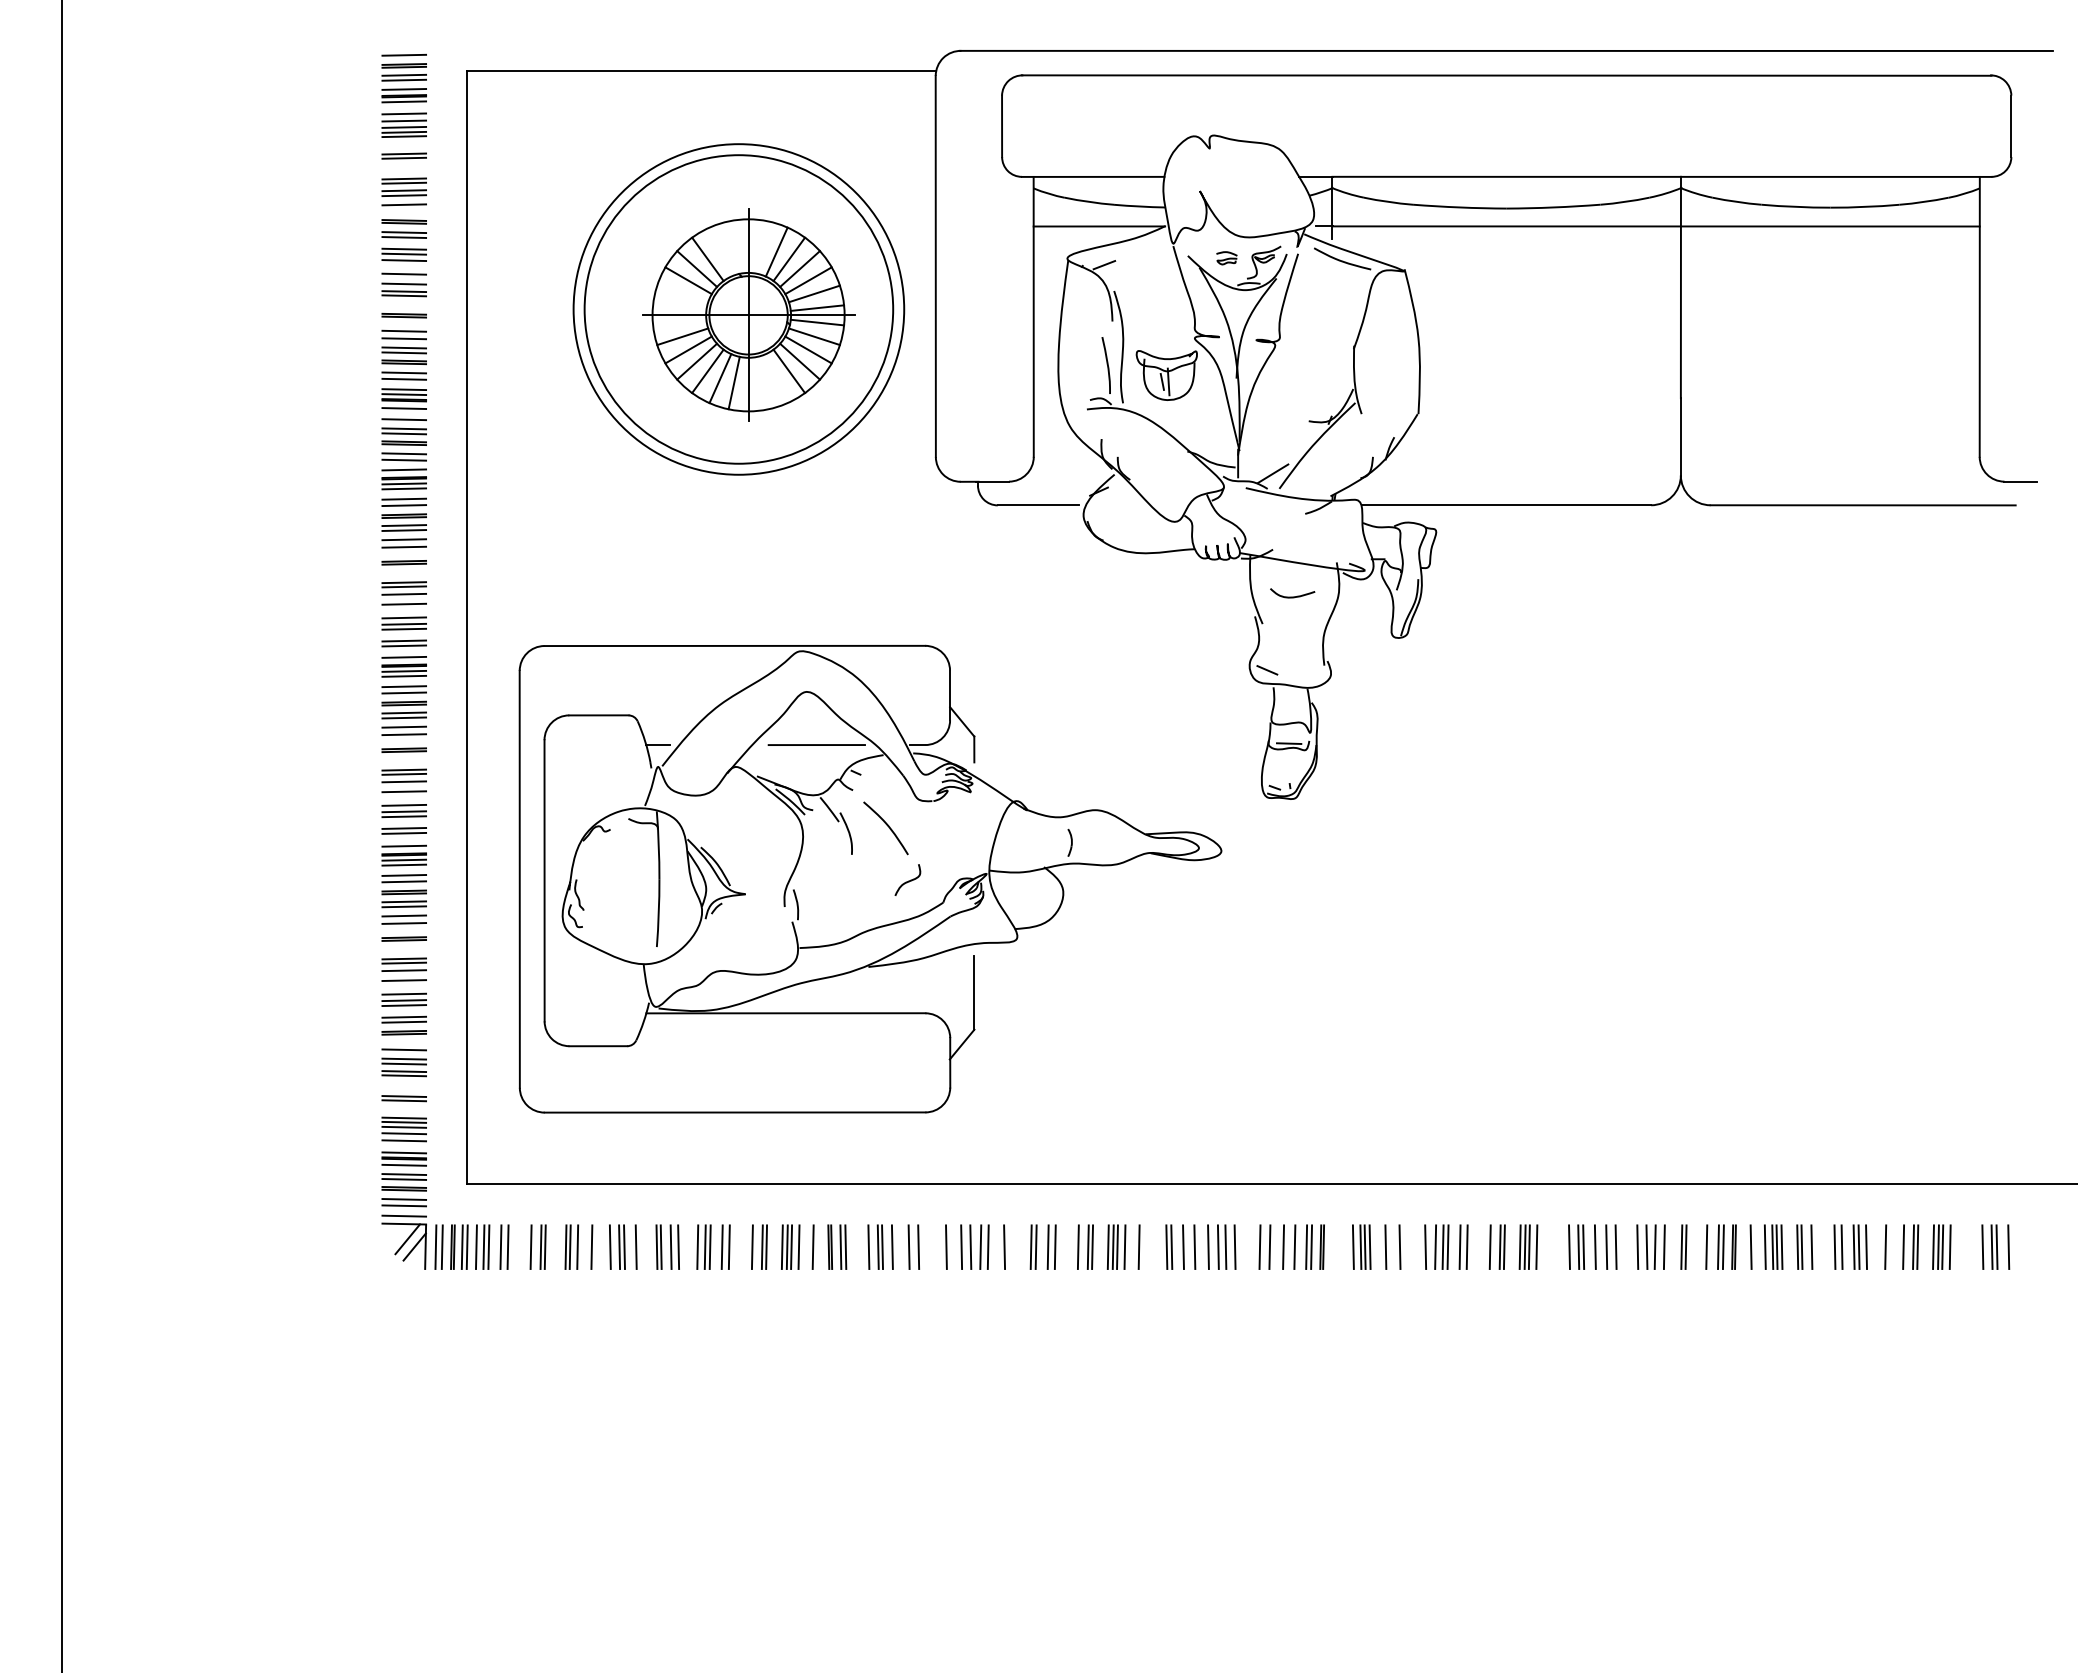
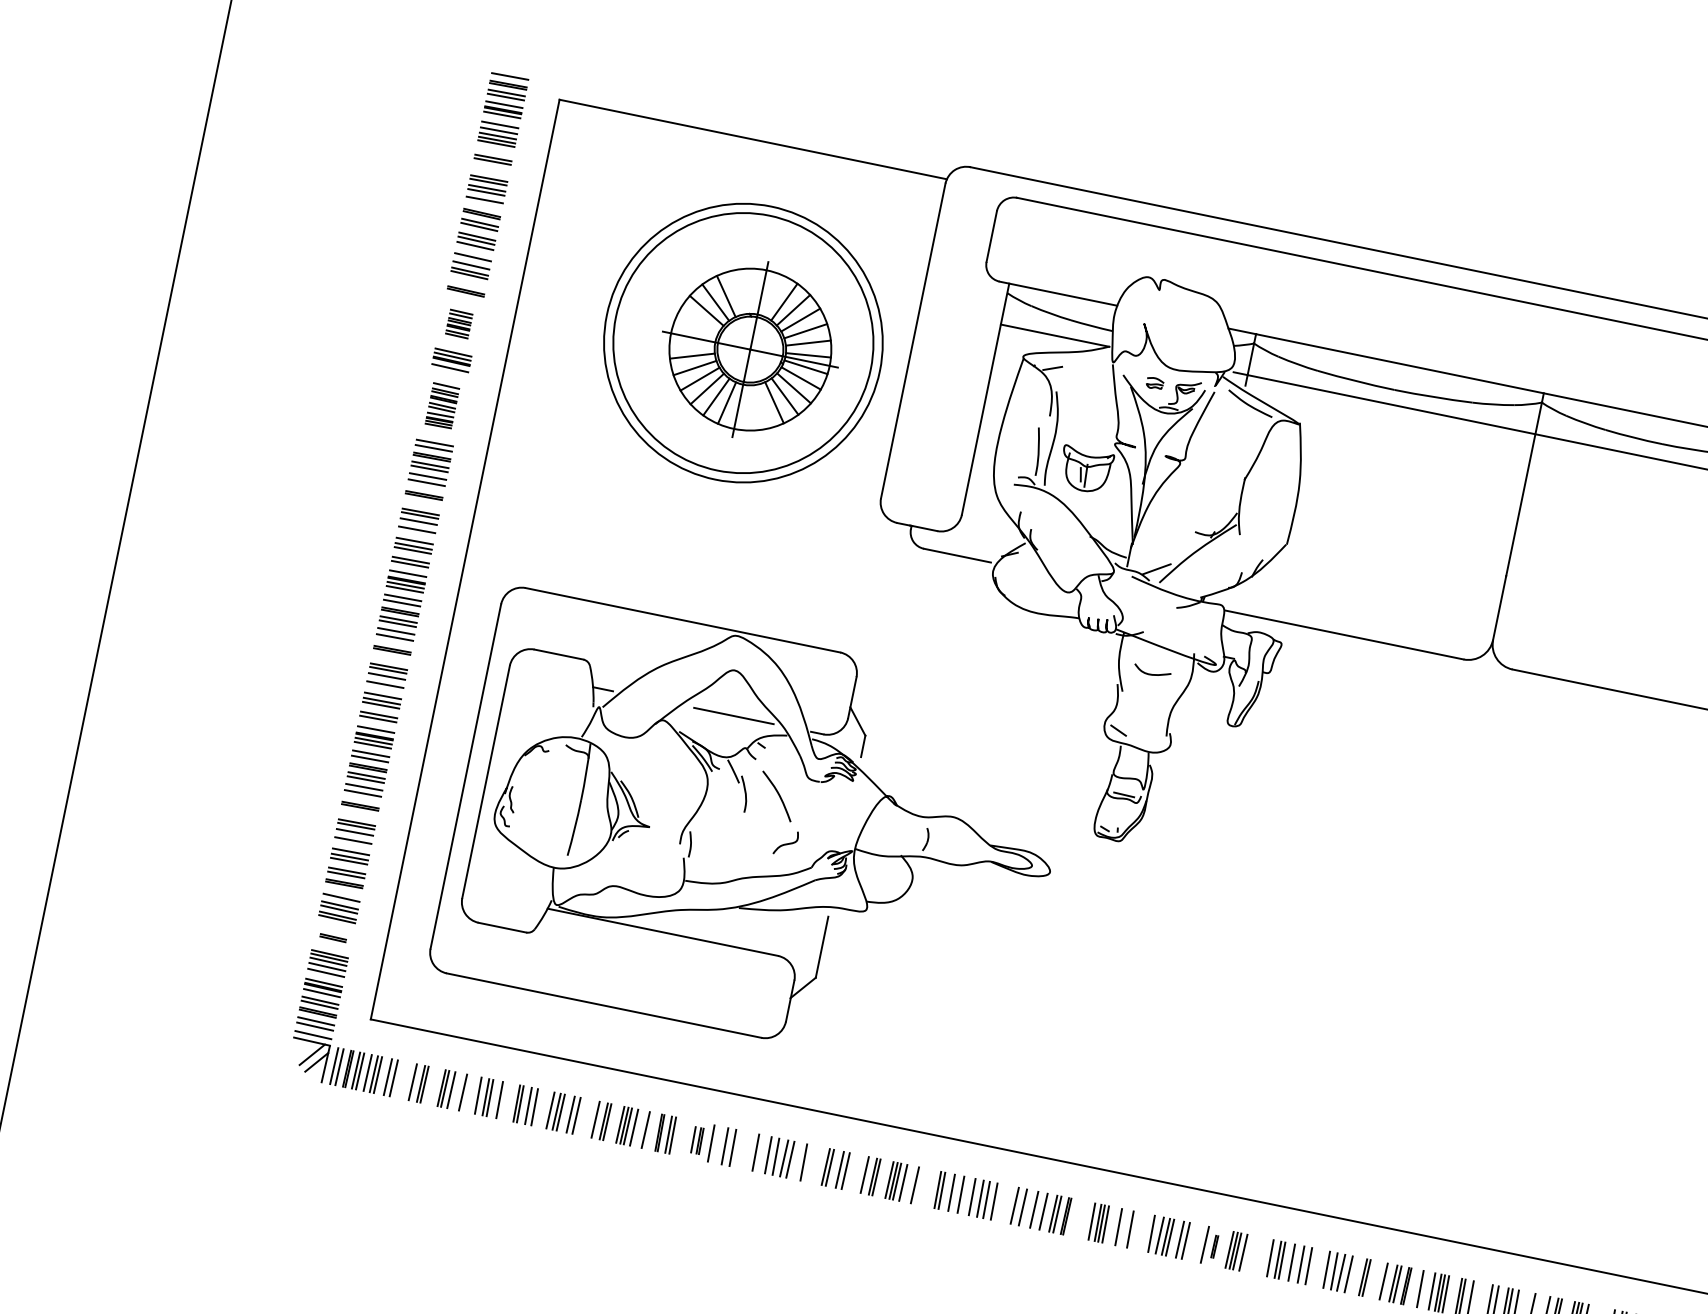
part: (403, 354) -> (458, 323), size x0.6
part: (403, 454) -> (441, 406), size x0.7
part: (403, 1098) -> (332, 937), size x0.7
part: (875, 1246) -> (697, 1140), size x0.7
part: (1501, 1246) -> (1214, 1246), size x0.6

